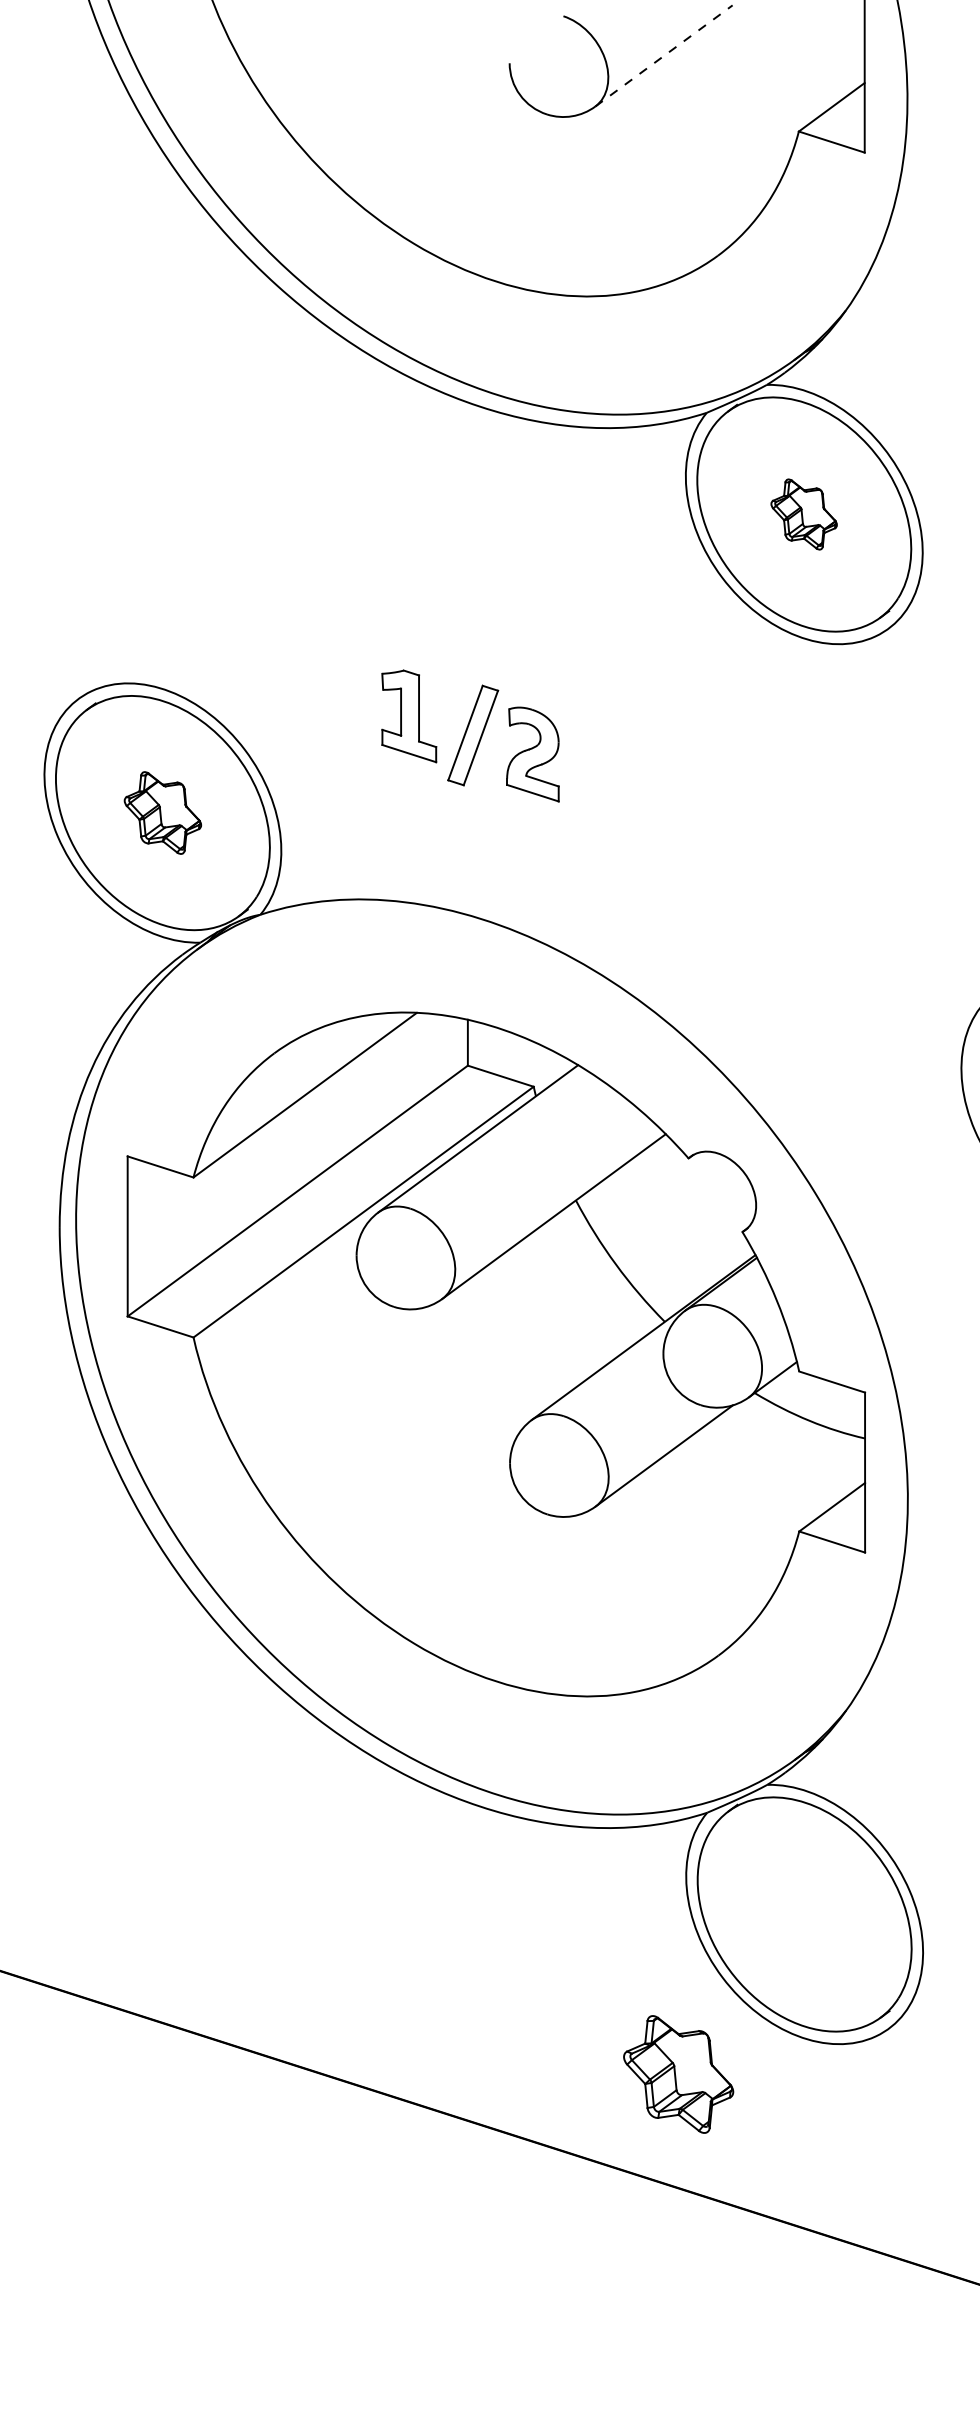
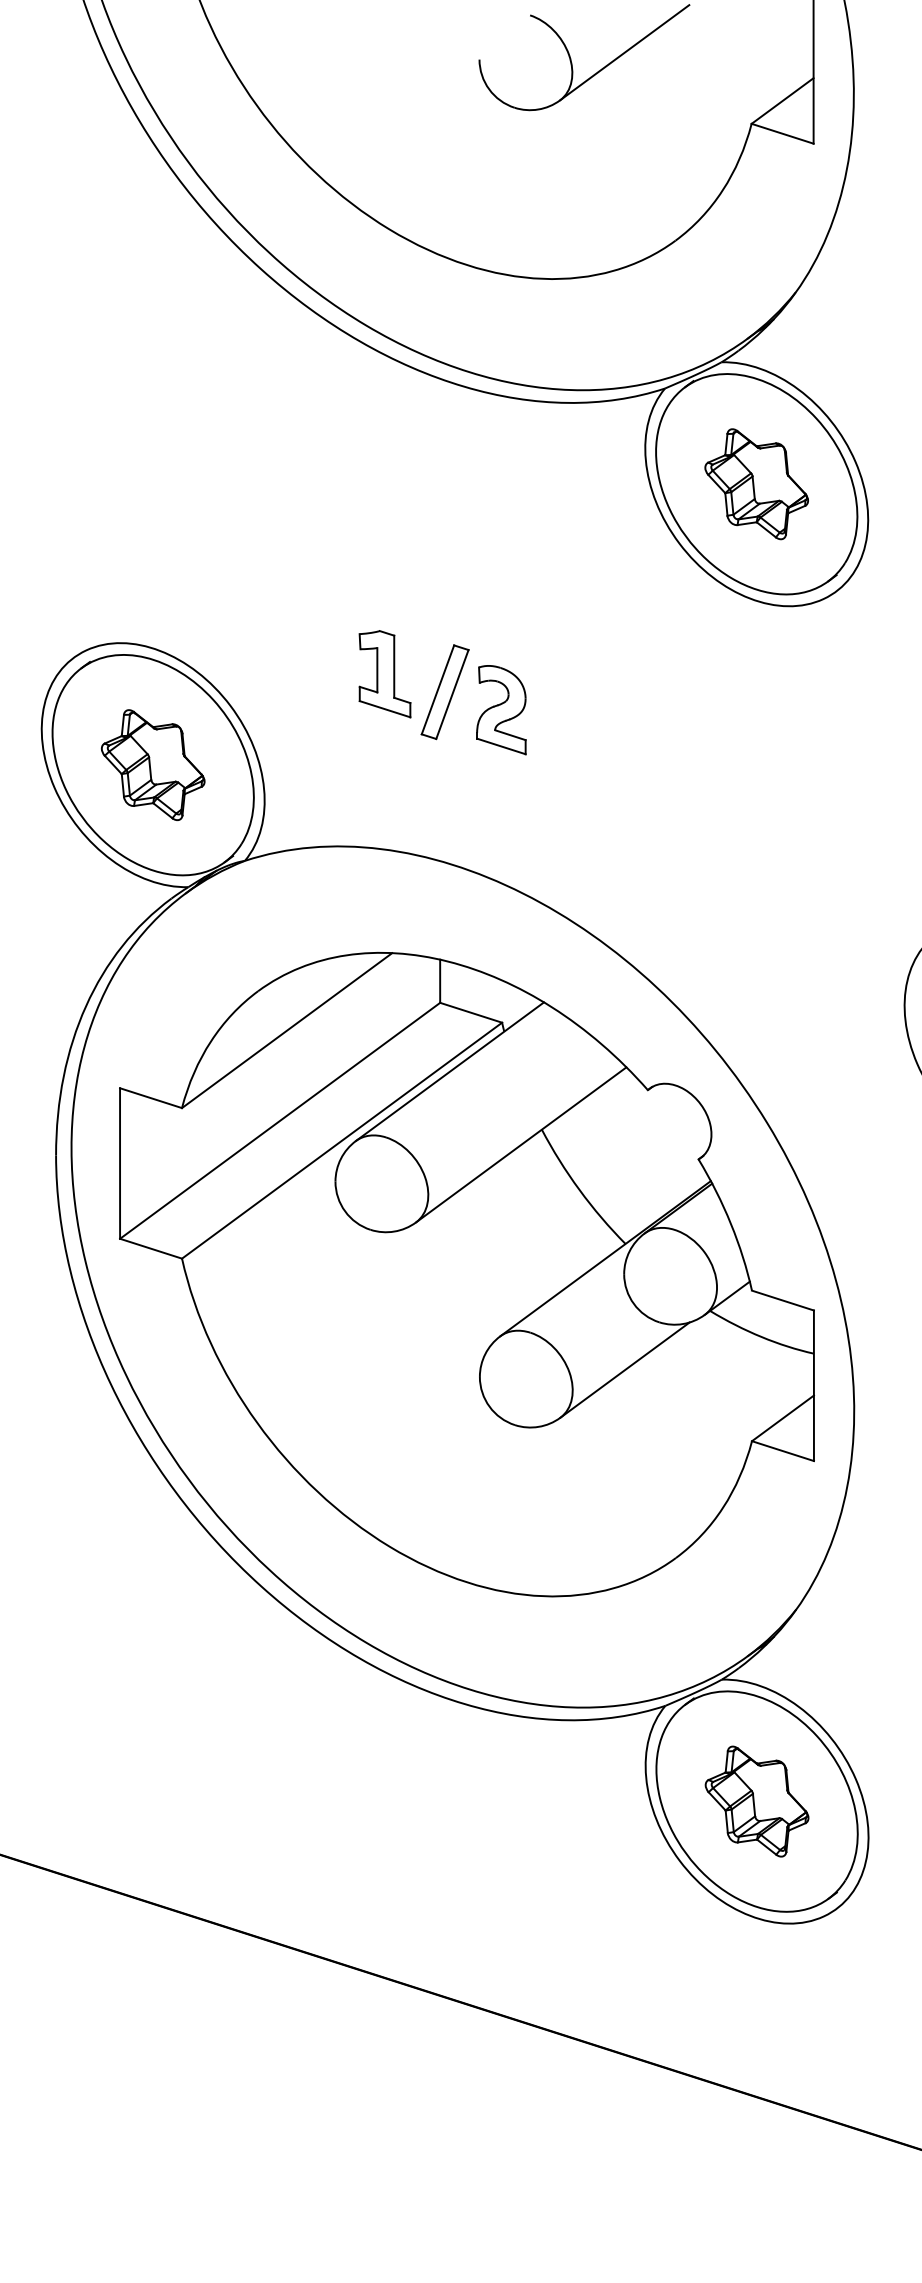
line: (664, 55) -> (625, 52), dashed -> solid
part: (803, 514) -> (756, 484), size x1.67
part: (162, 812) -> (152, 764), size x1.43
part: (678, 2074) -> (756, 1801), moved

